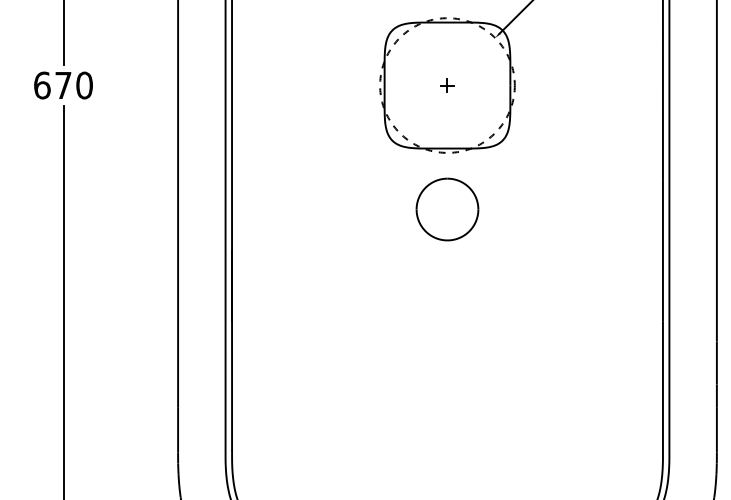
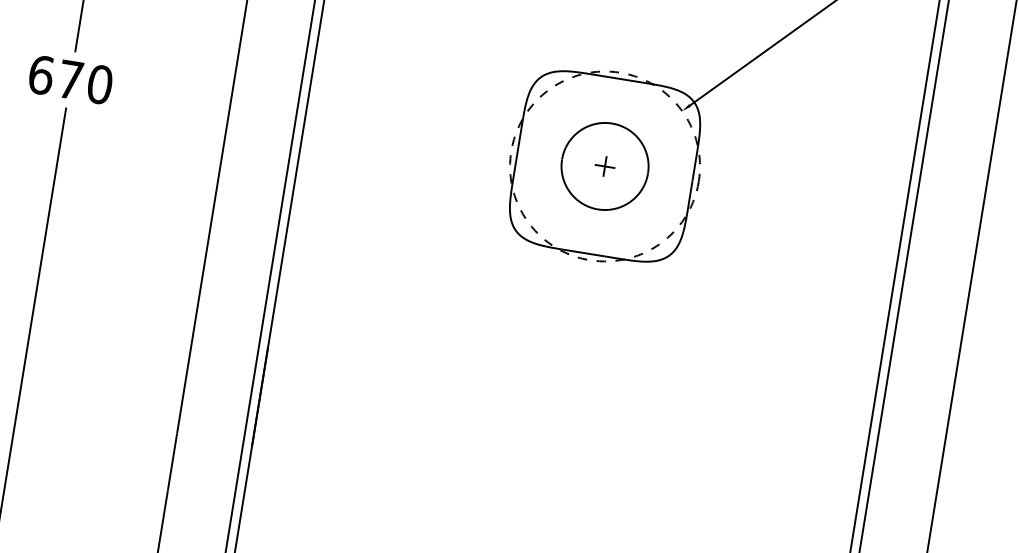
part: (447, 209) -> (605, 166), moved

